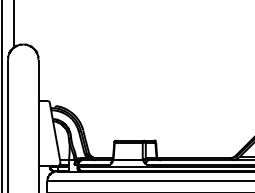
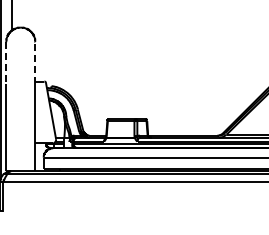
line: (8, 81) -> (6, 62), solid -> dashed
line: (38, 81) -> (35, 62), solid -> dashed

